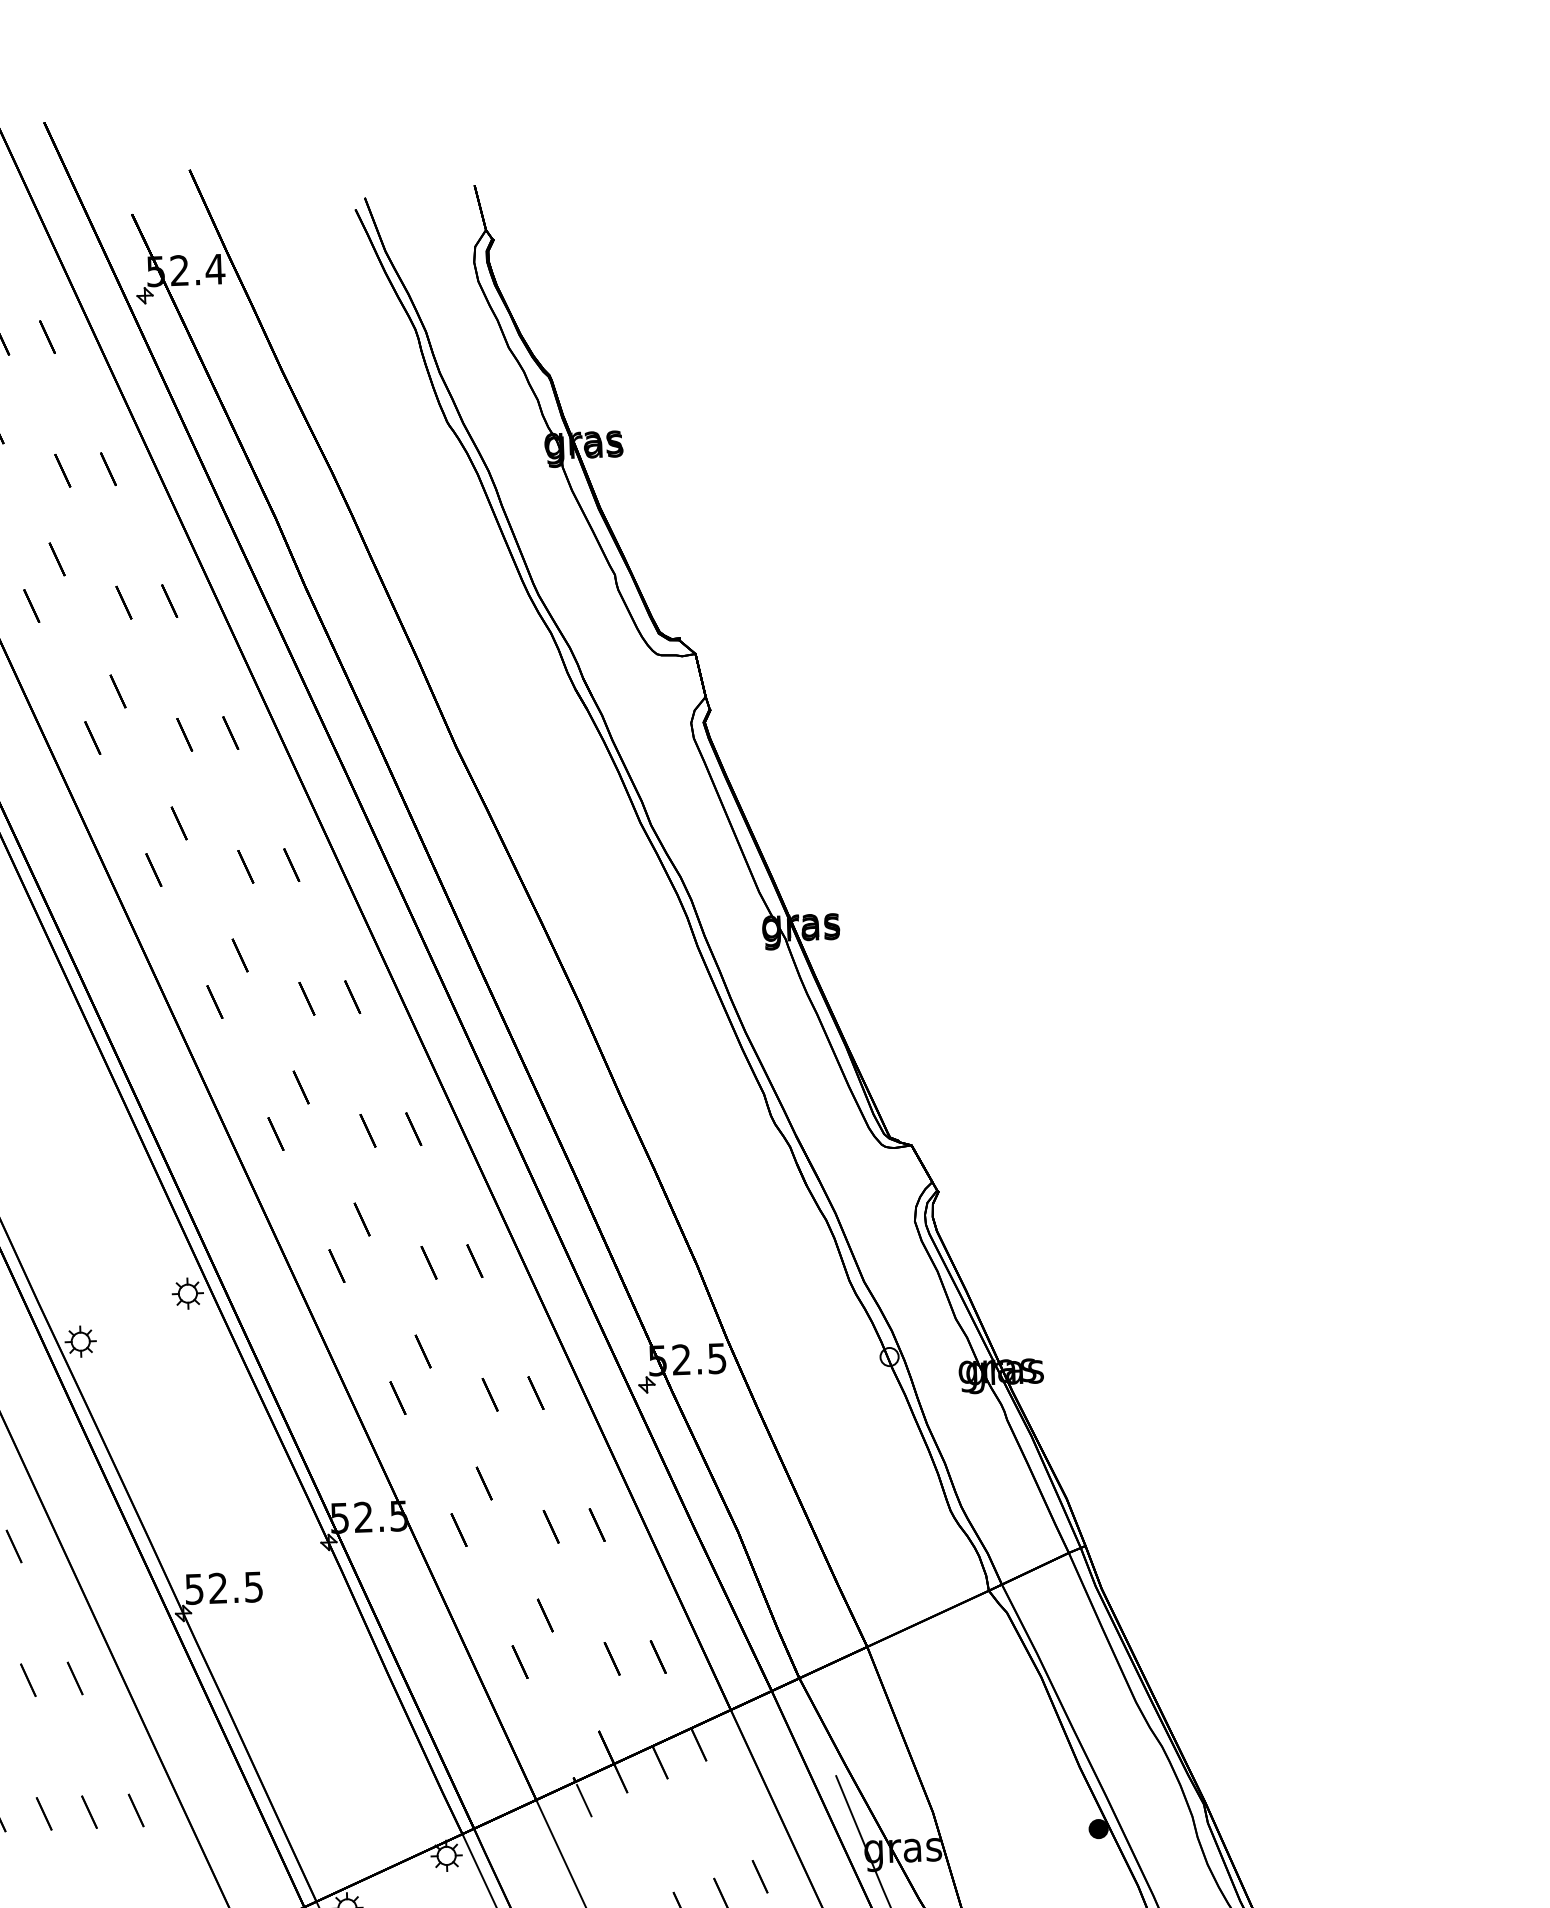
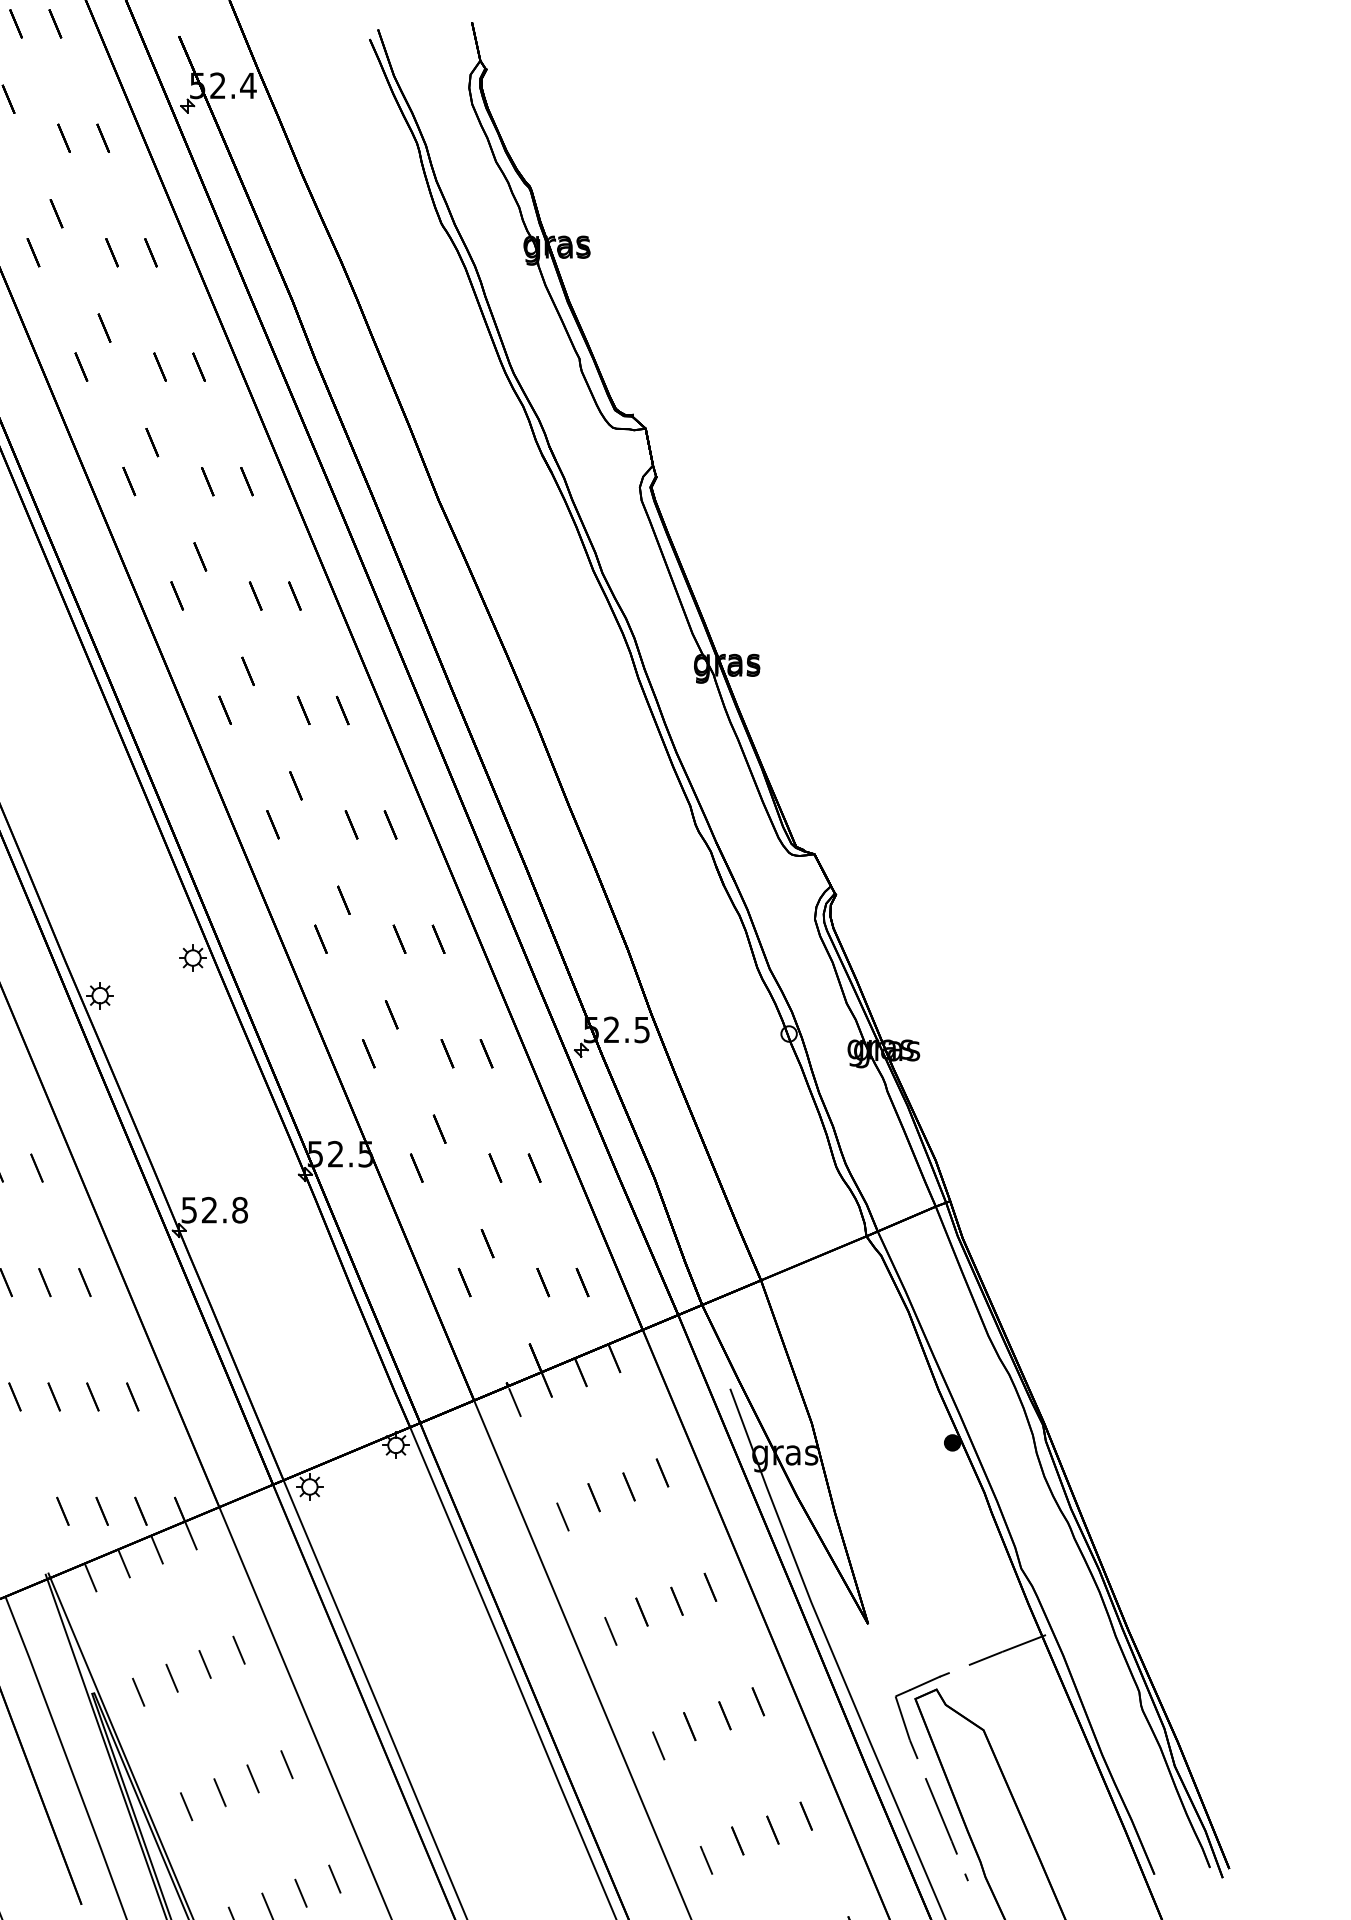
text: (253, 1586) -> (239, 1209), 52.5 -> 52.8

